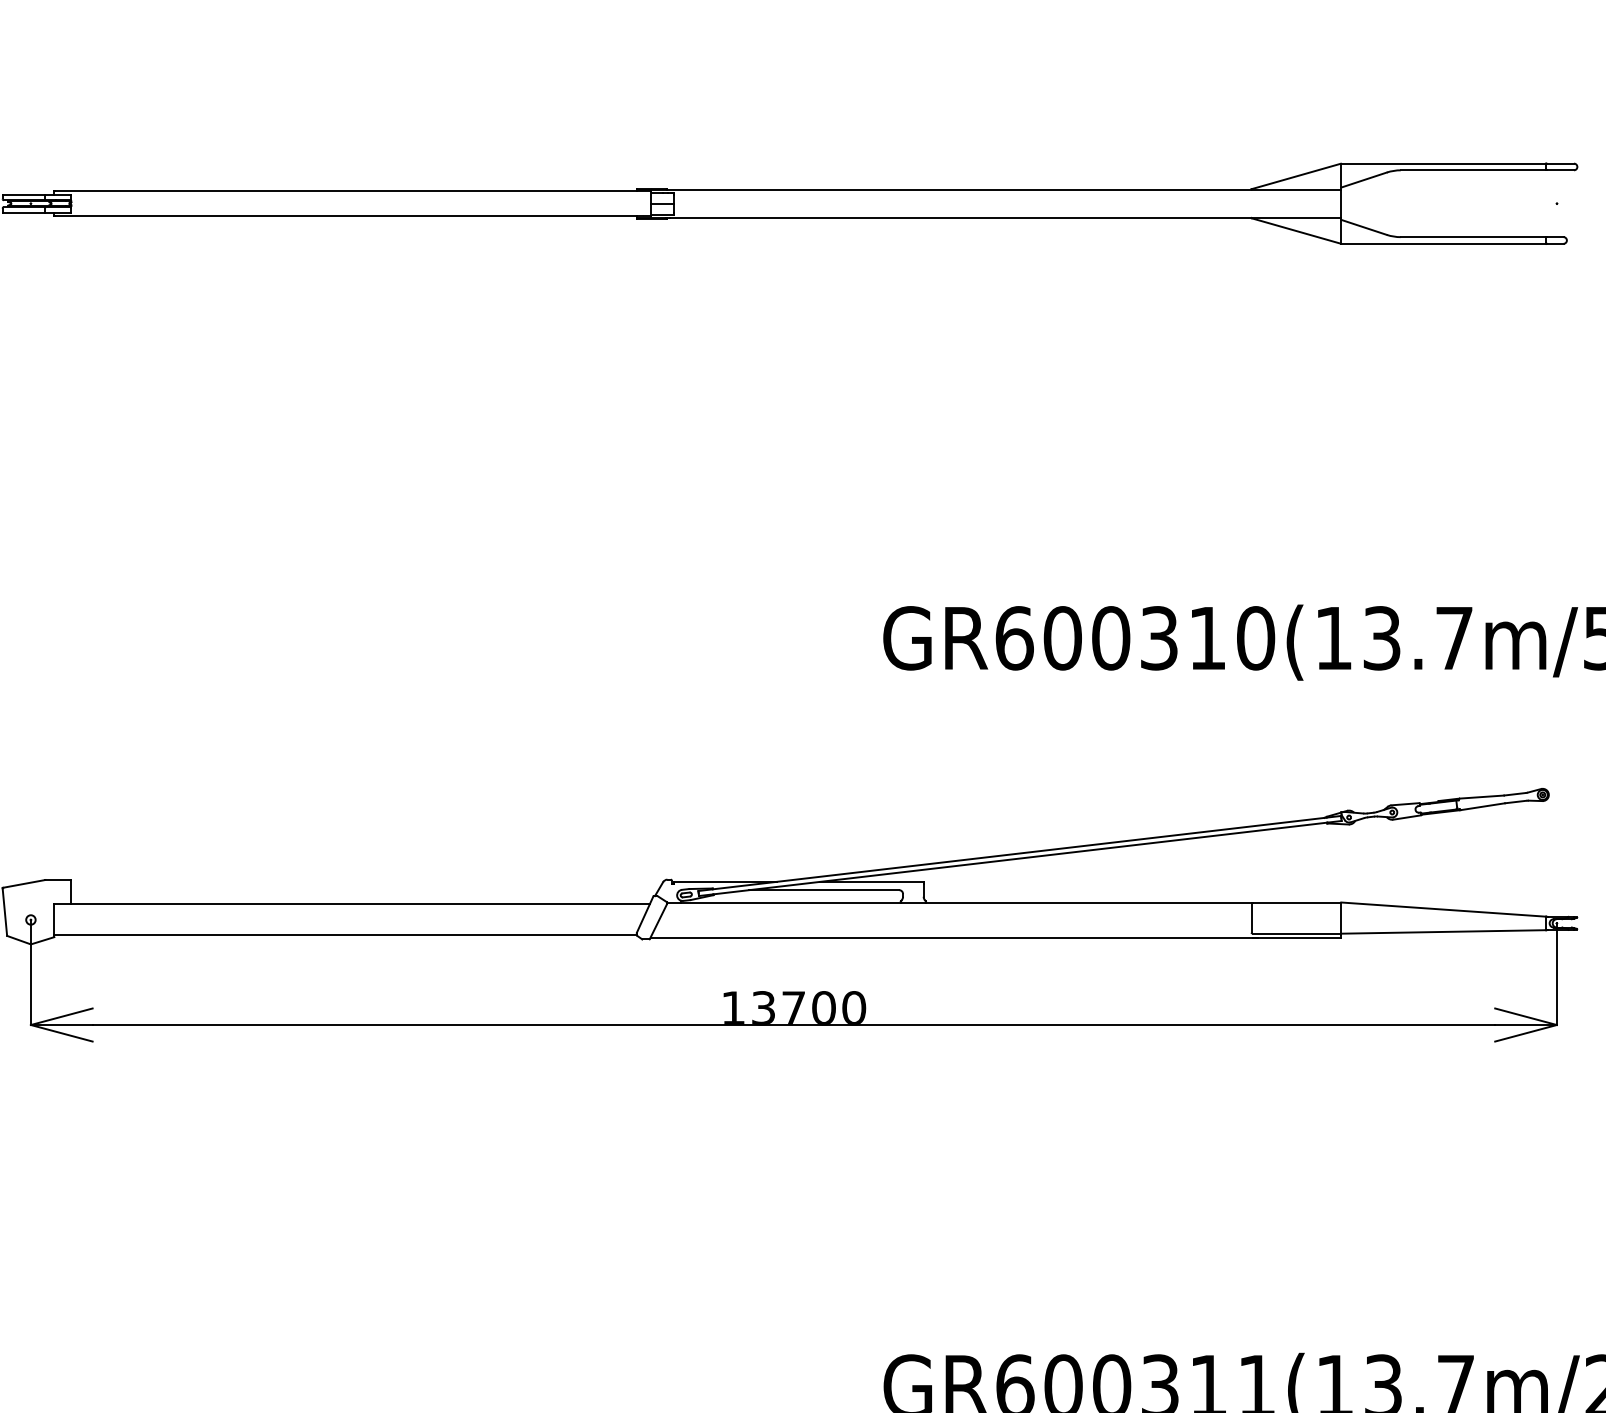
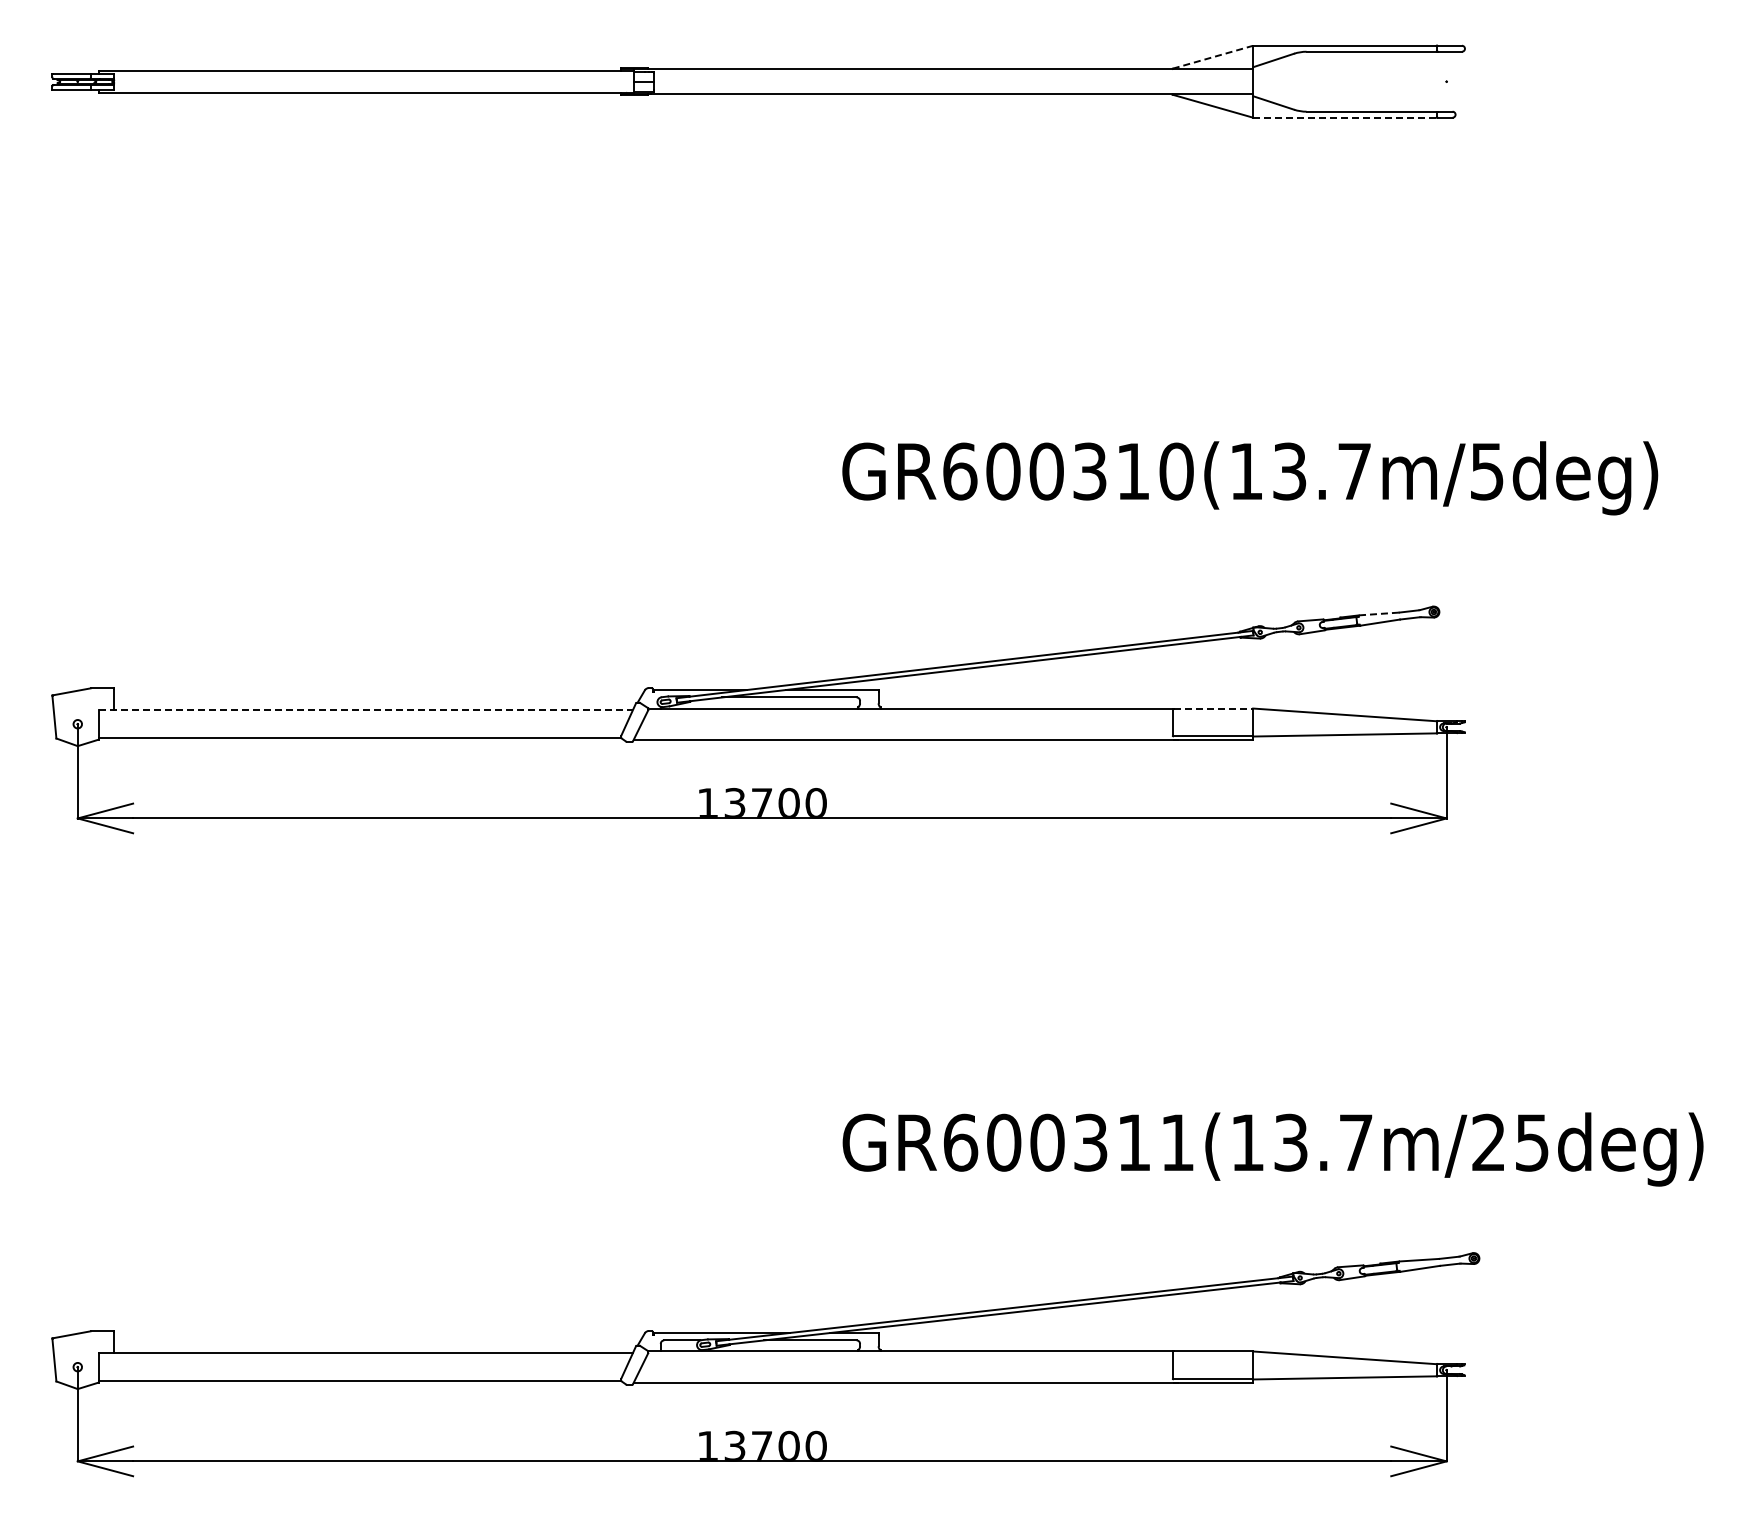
line: (1295, 176) -> (1212, 57), solid -> dashed
line: (1443, 243) -> (1344, 117), solid -> dashed
line: (1482, 796) -> (1379, 613), solid -> dashed
line: (1297, 902) -> (1213, 708), solid -> dashed
line: (352, 904) -> (366, 710), solid -> dashed

